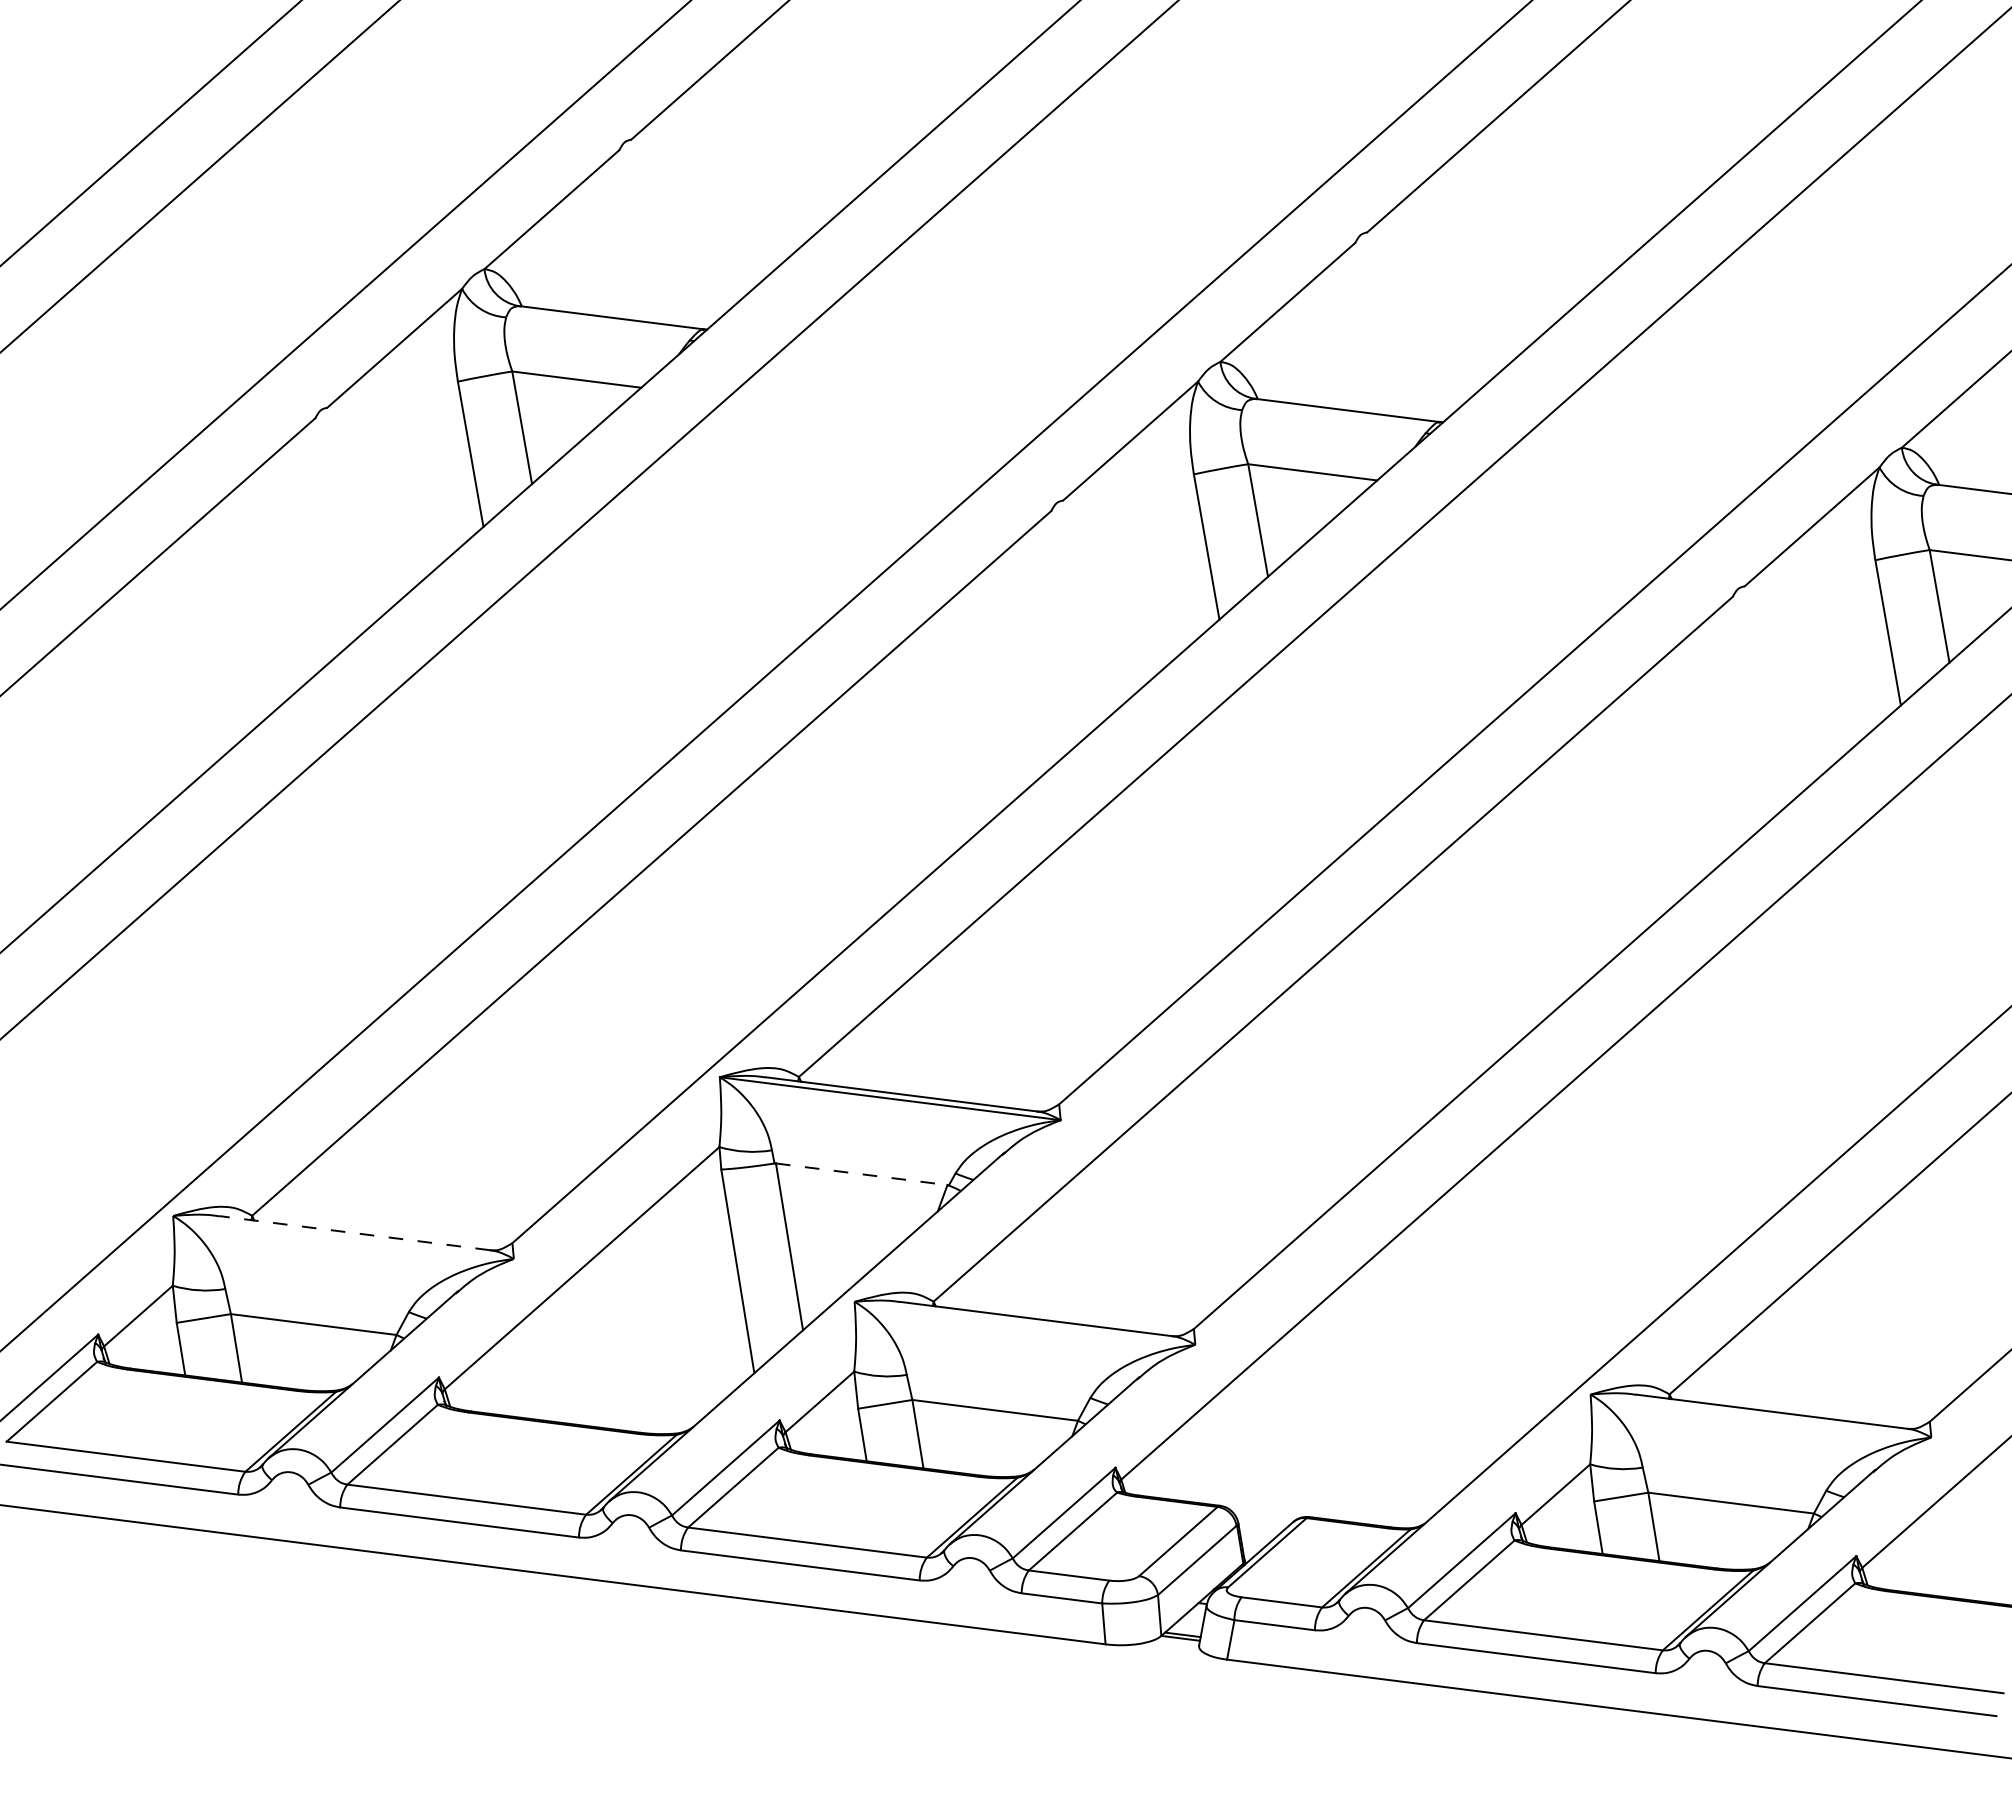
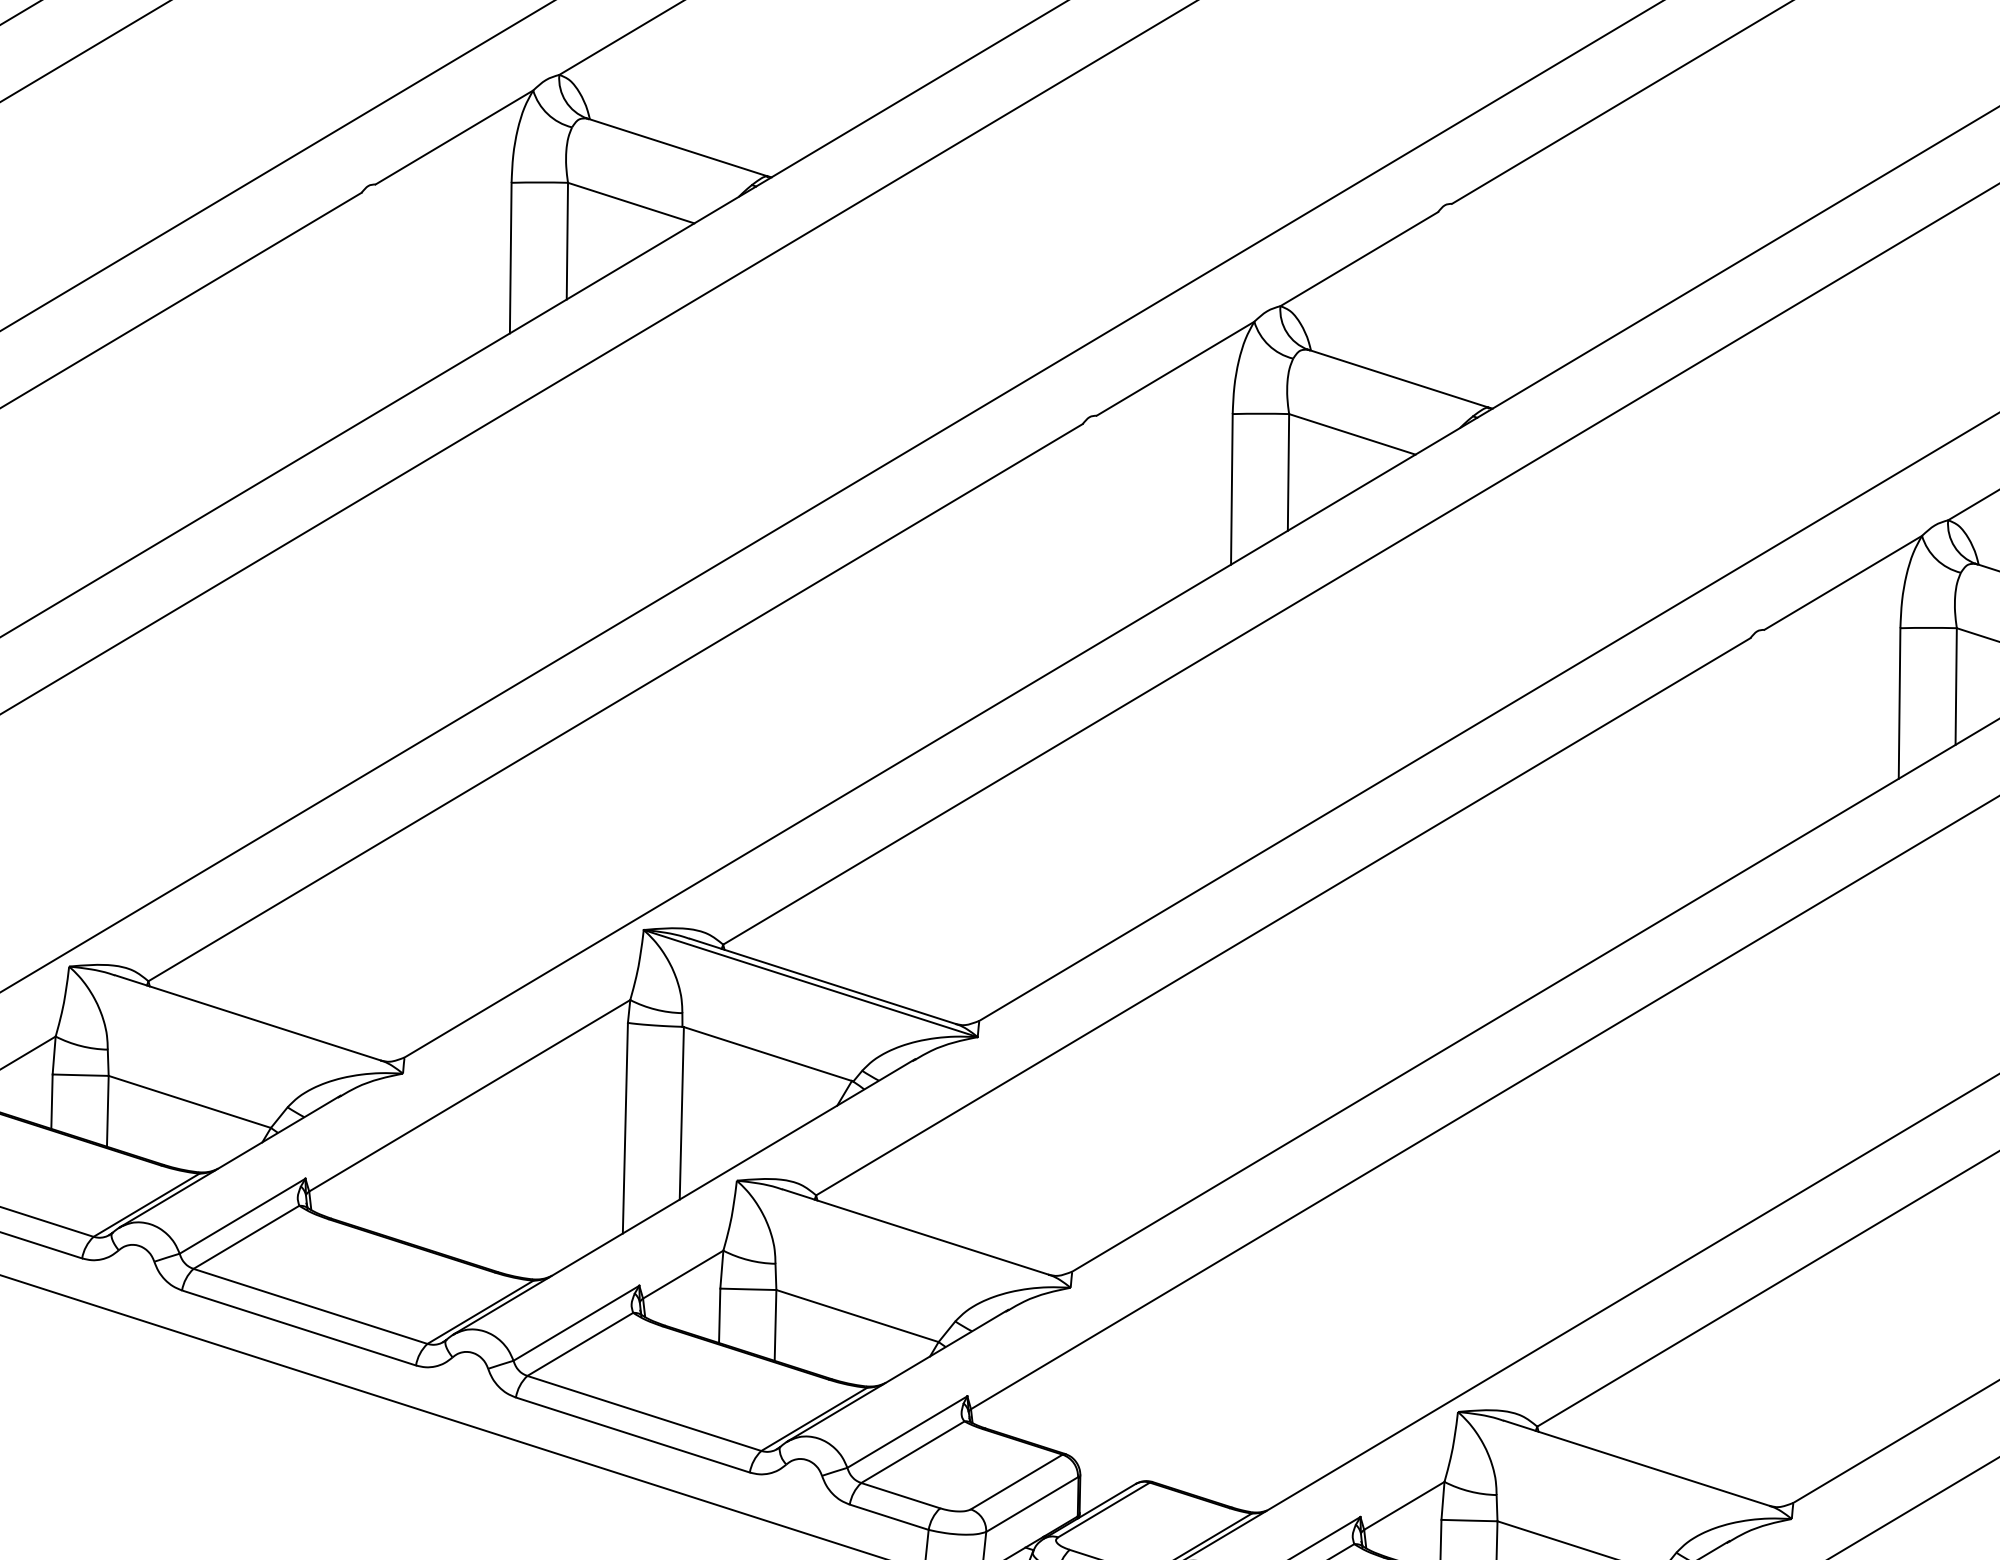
line: (862, 1174) -> (768, 1054), dashed -> solid
line: (353, 1233) -> (246, 1018), dashed -> solid

